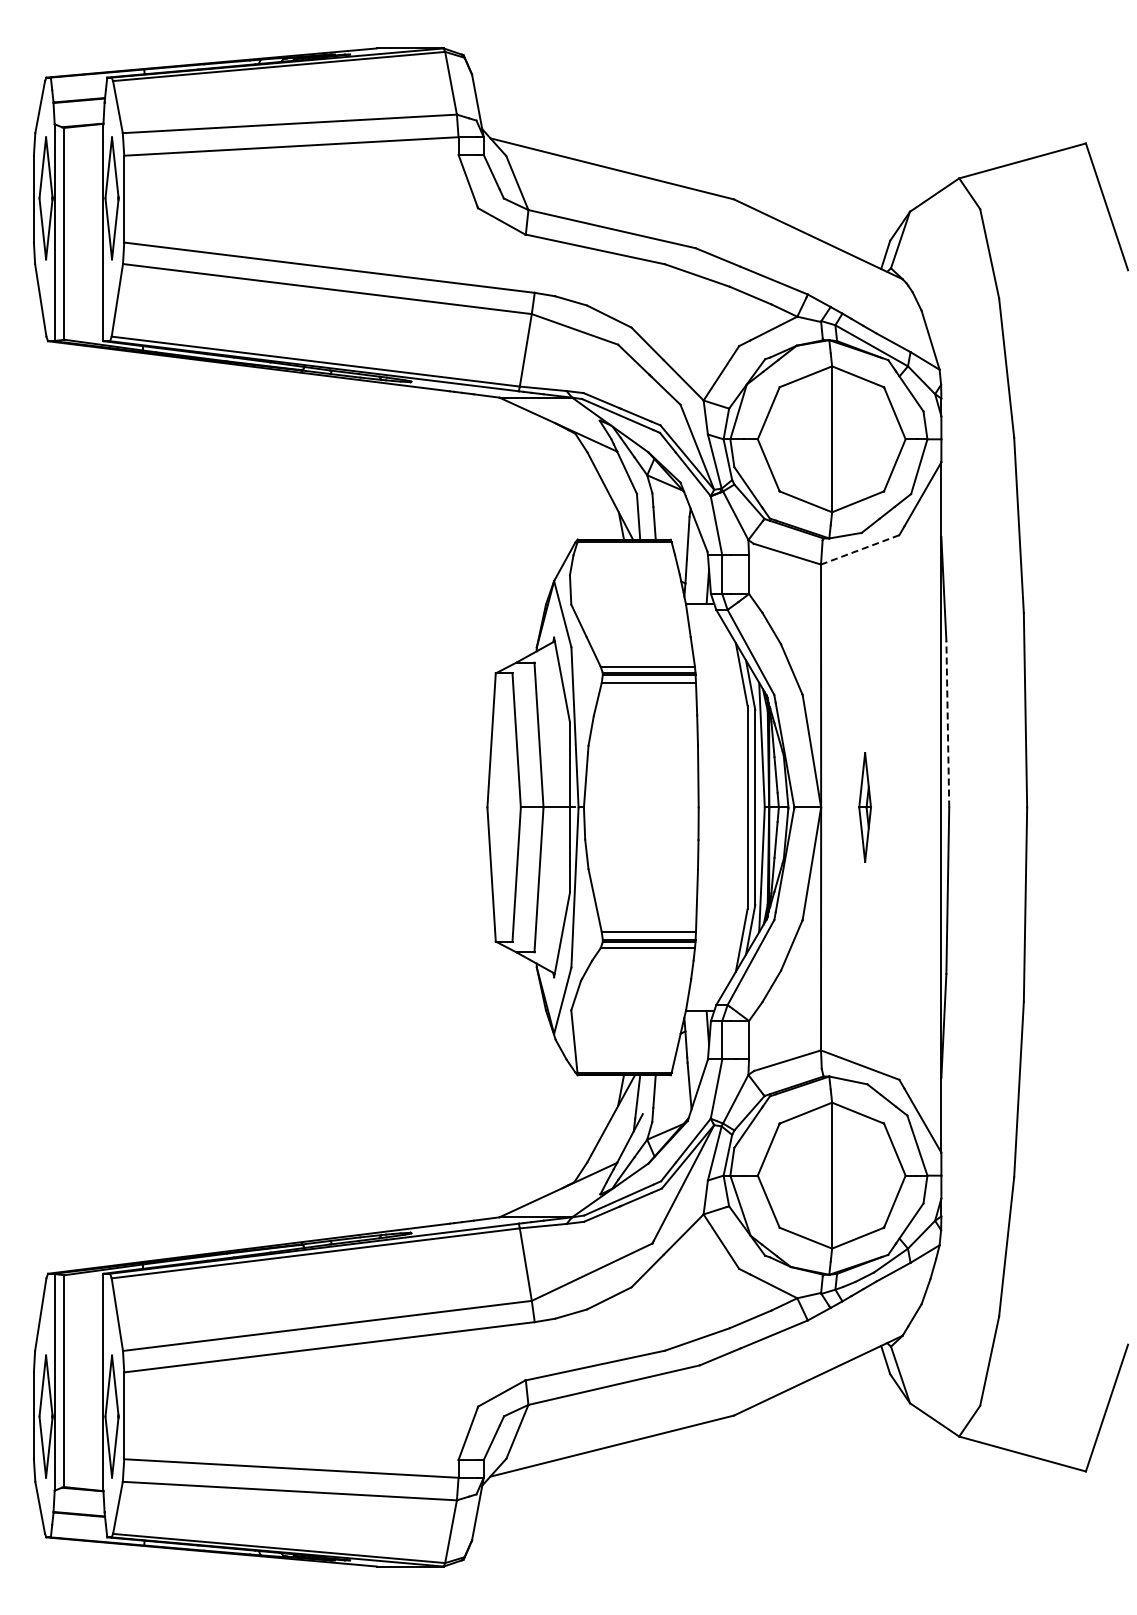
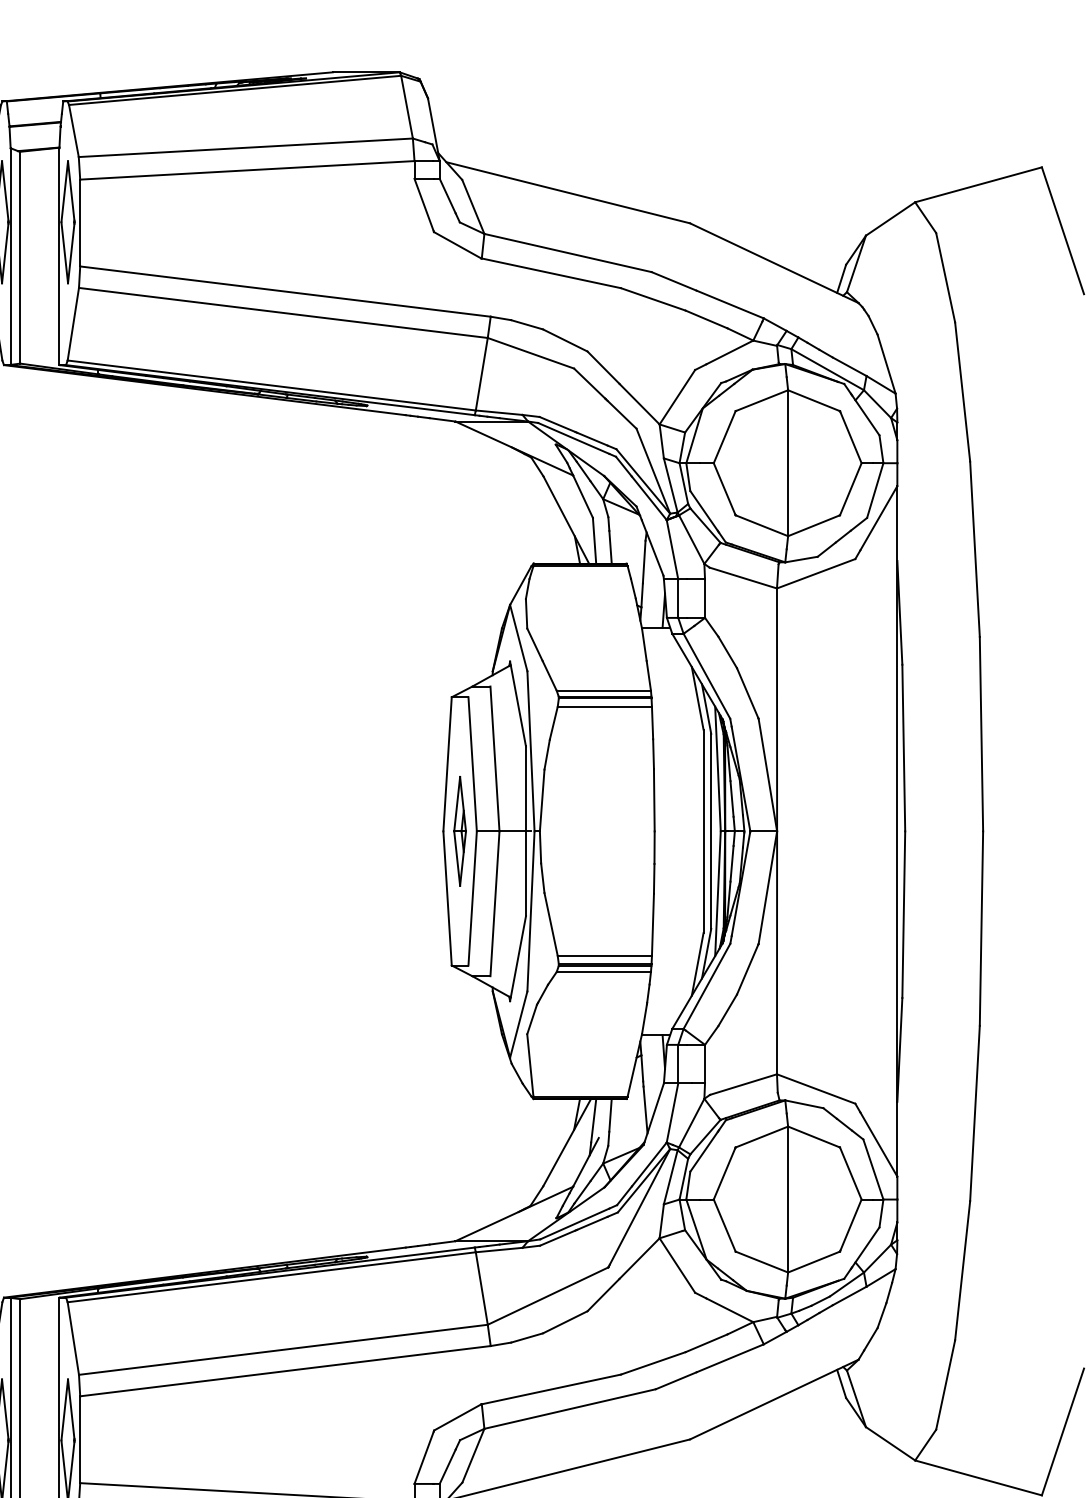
line: (860, 549) -> (816, 573), dashed -> solid
line: (947, 723) -> (903, 747), dashed -> solid
part: (864, 807) -> (459, 831), moved

